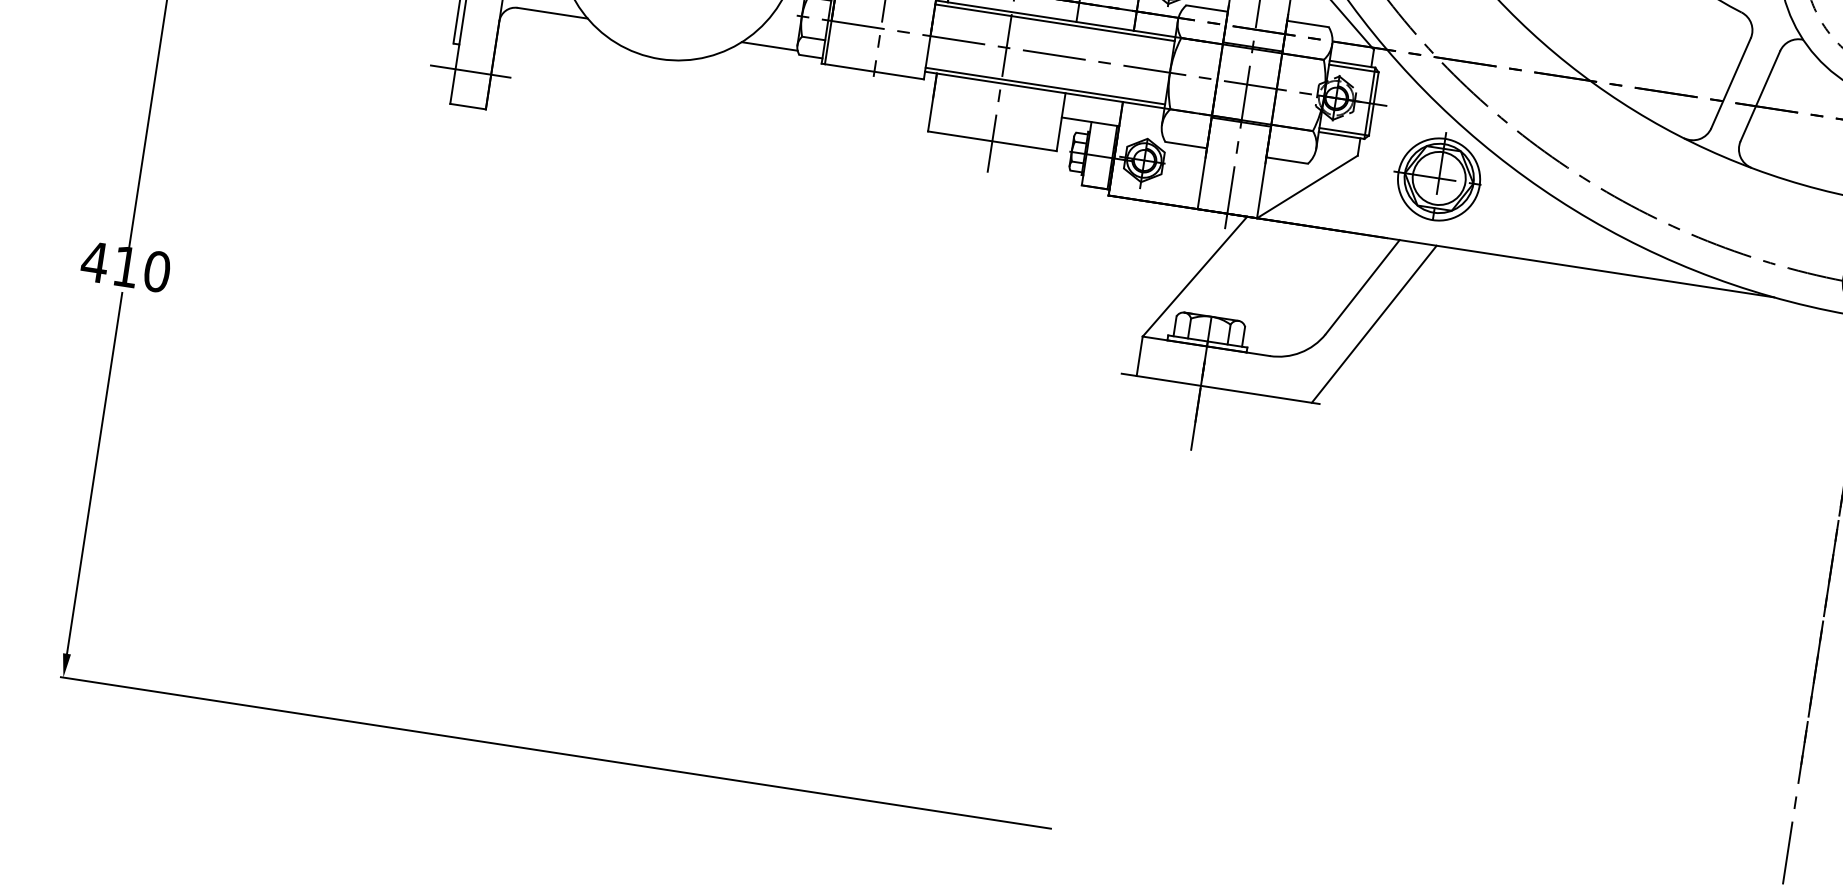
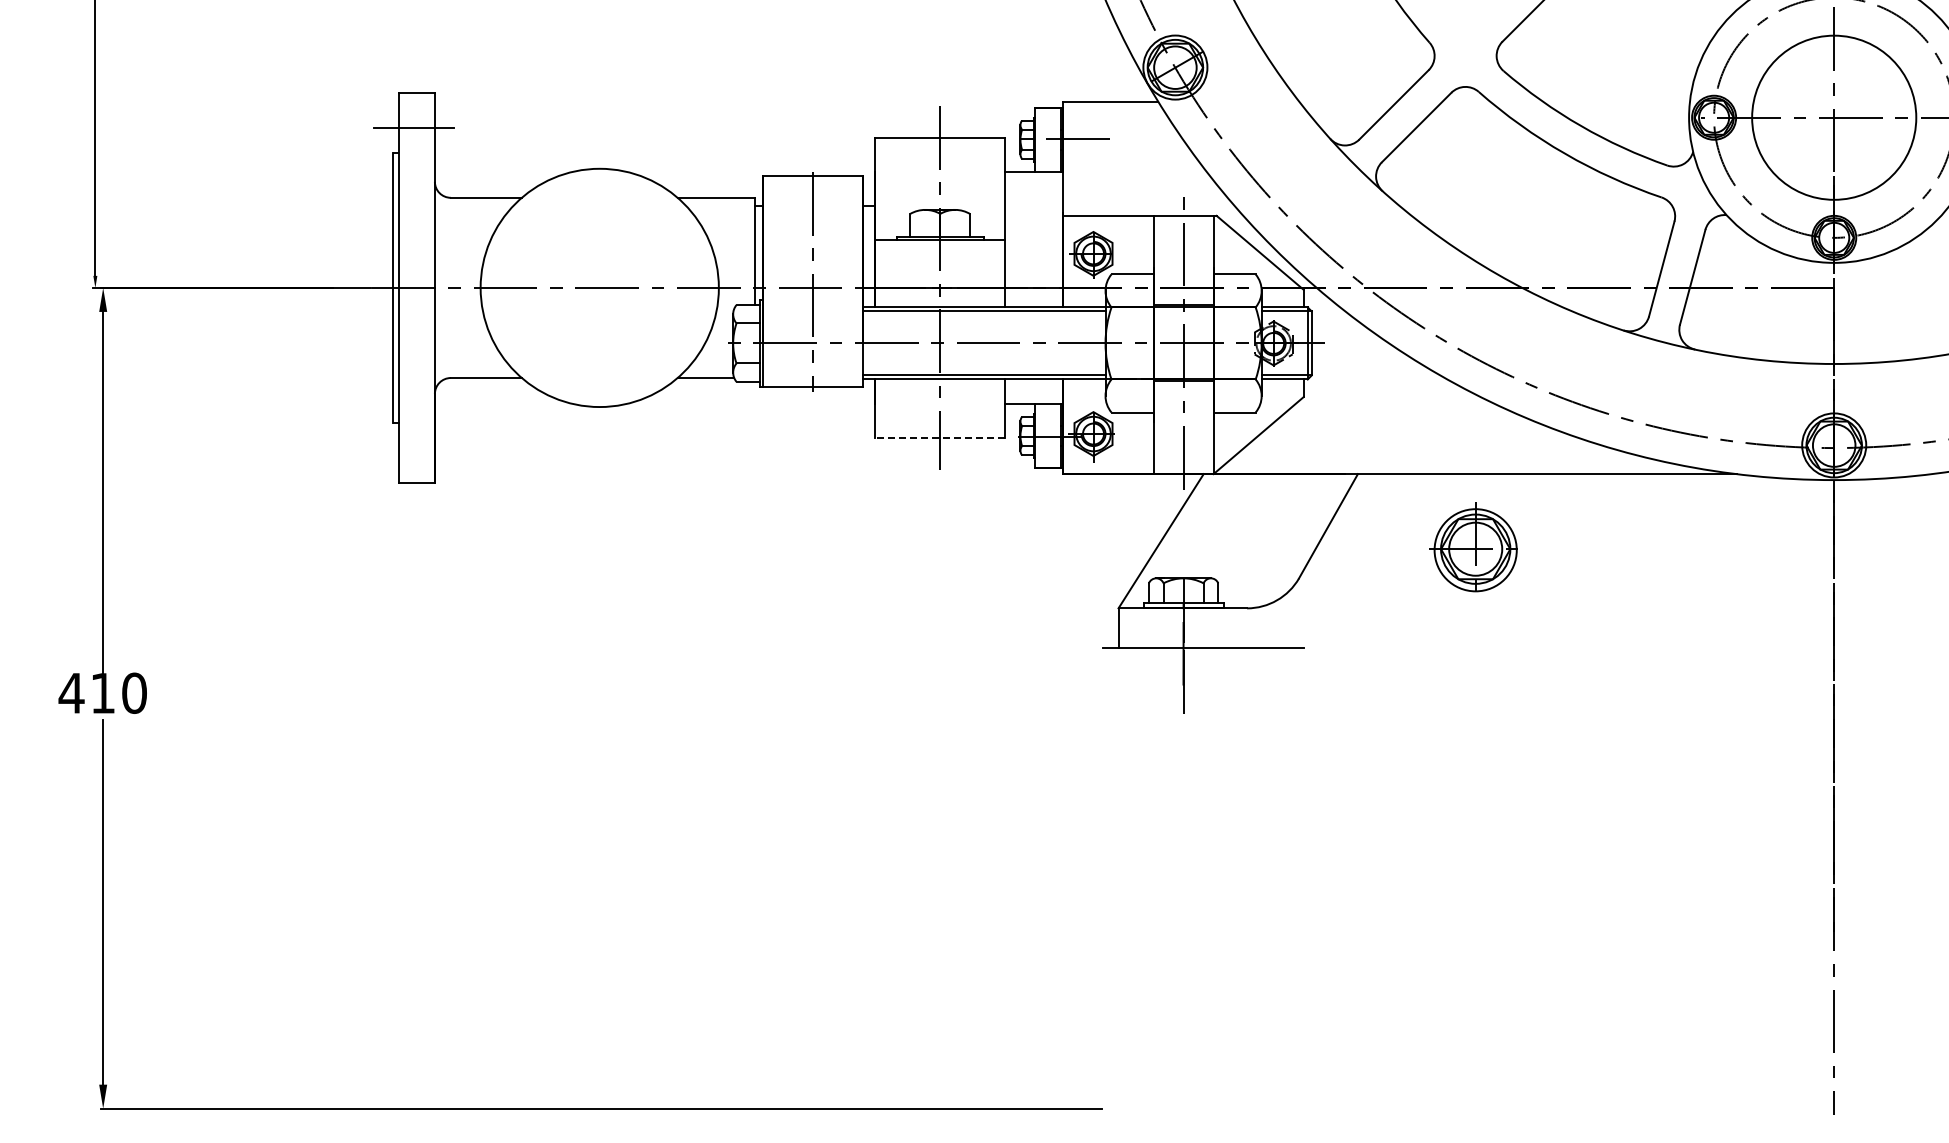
line: (469, 71) -> (413, 448), removed
line: (991, 141) -> (939, 438), solid -> dashed
part: (1437, 176) -> (1473, 547), moved
line: (1374, 324) -> (1345, 561), removed

